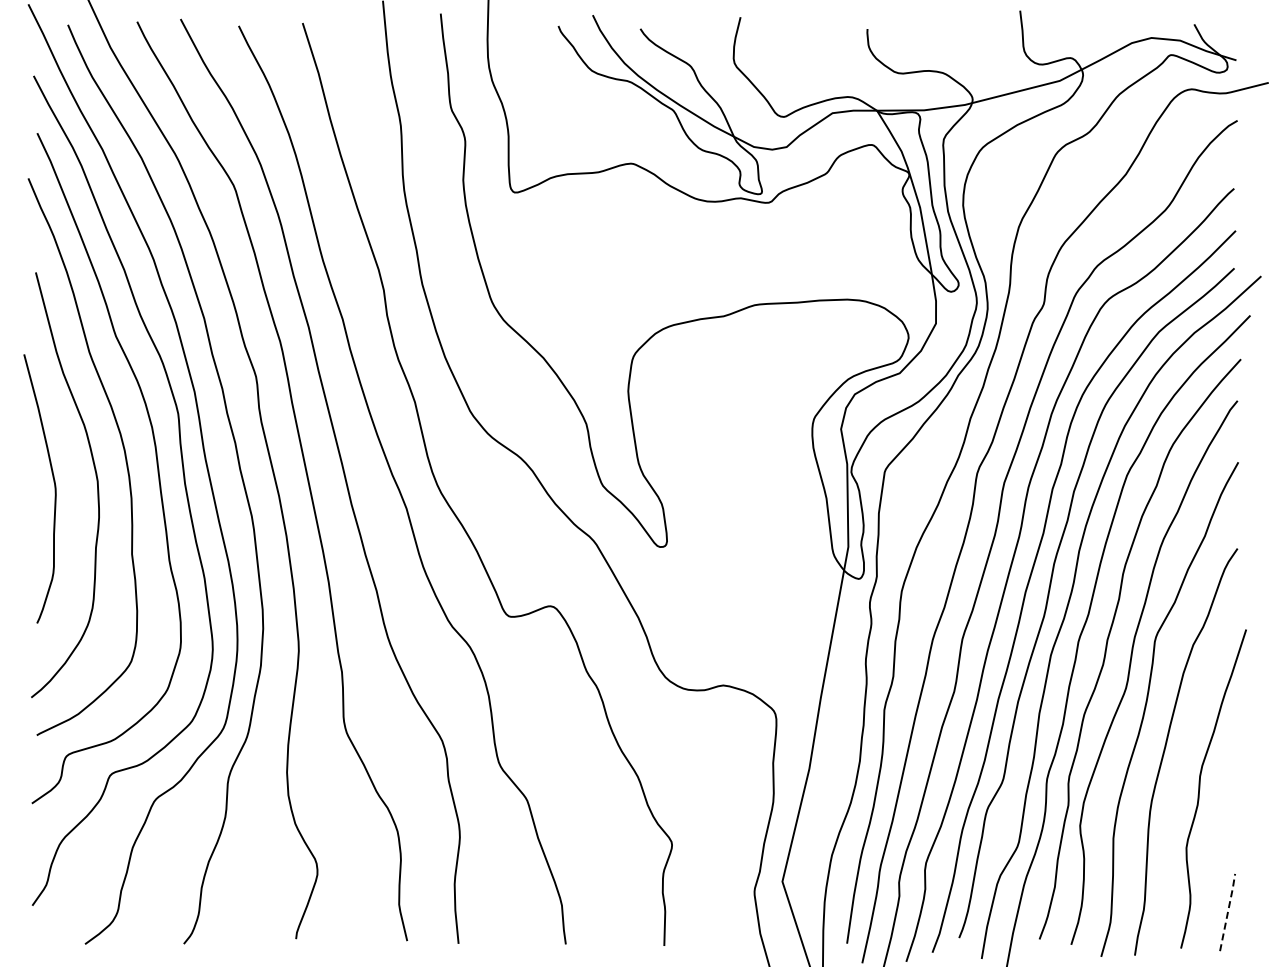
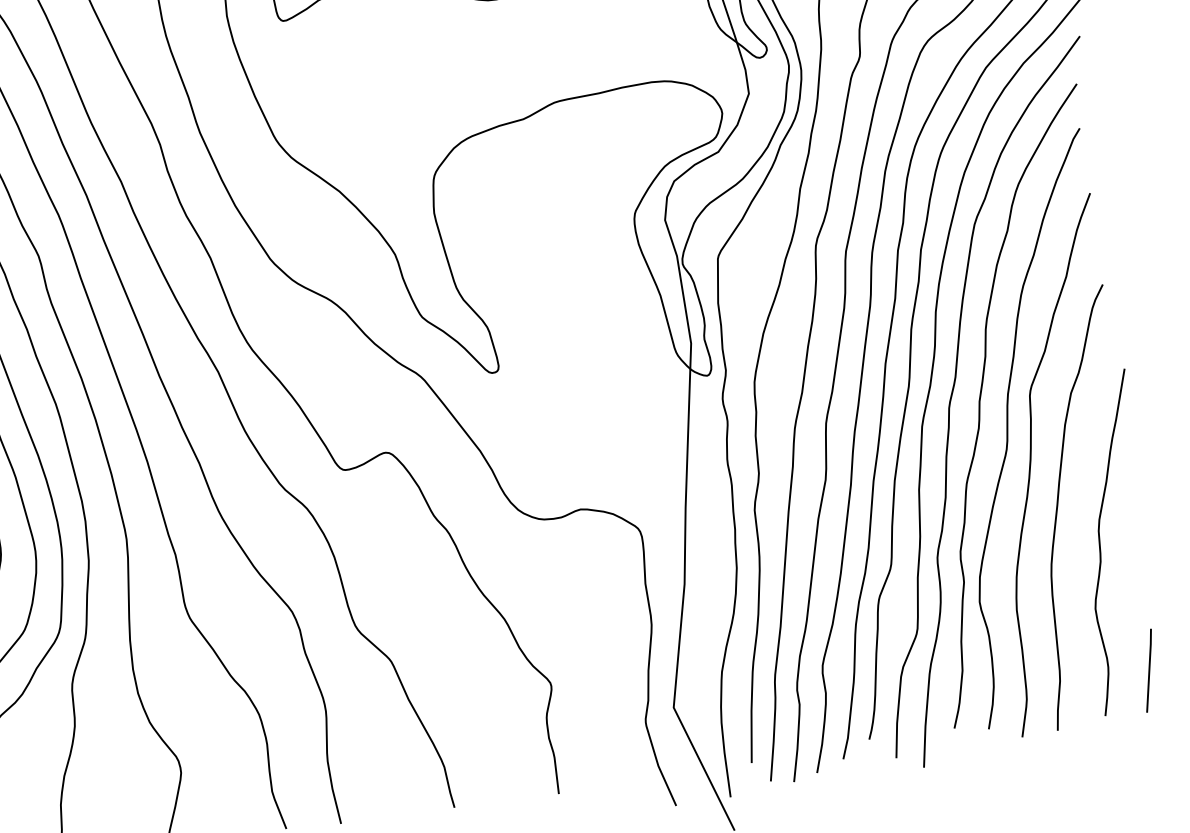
line: (1228, 911) -> (1149, 669), dashed -> solid

